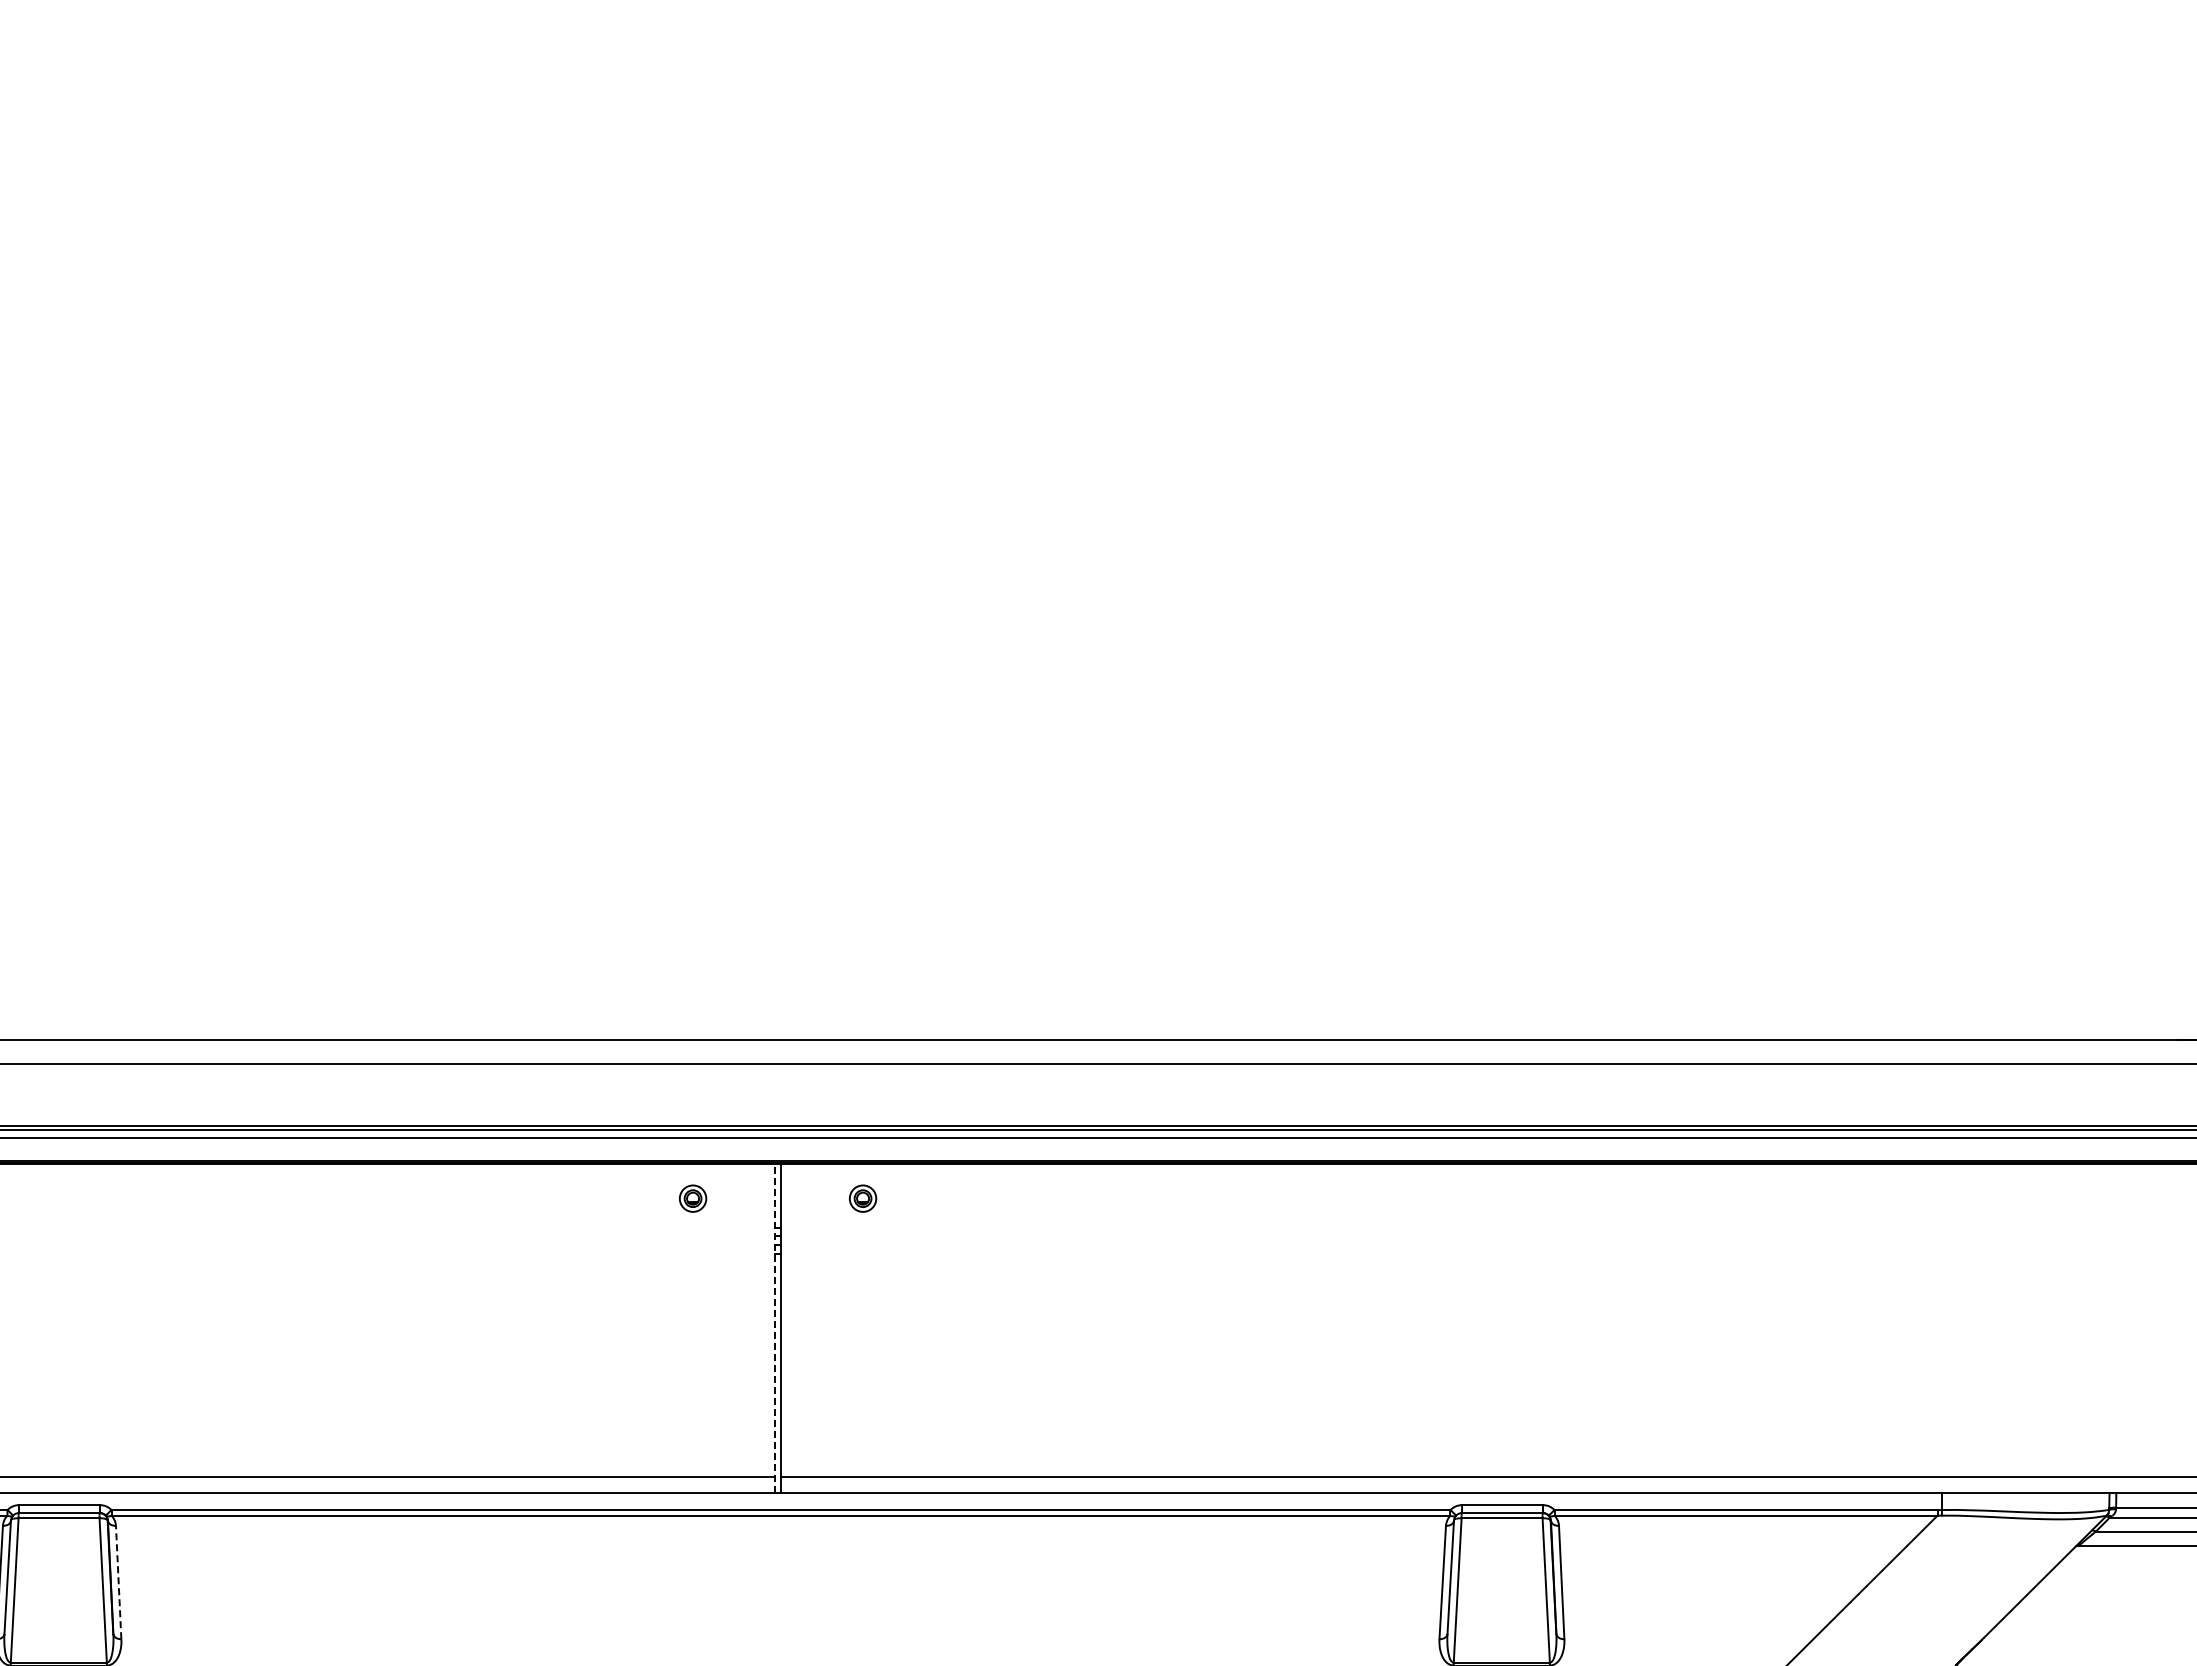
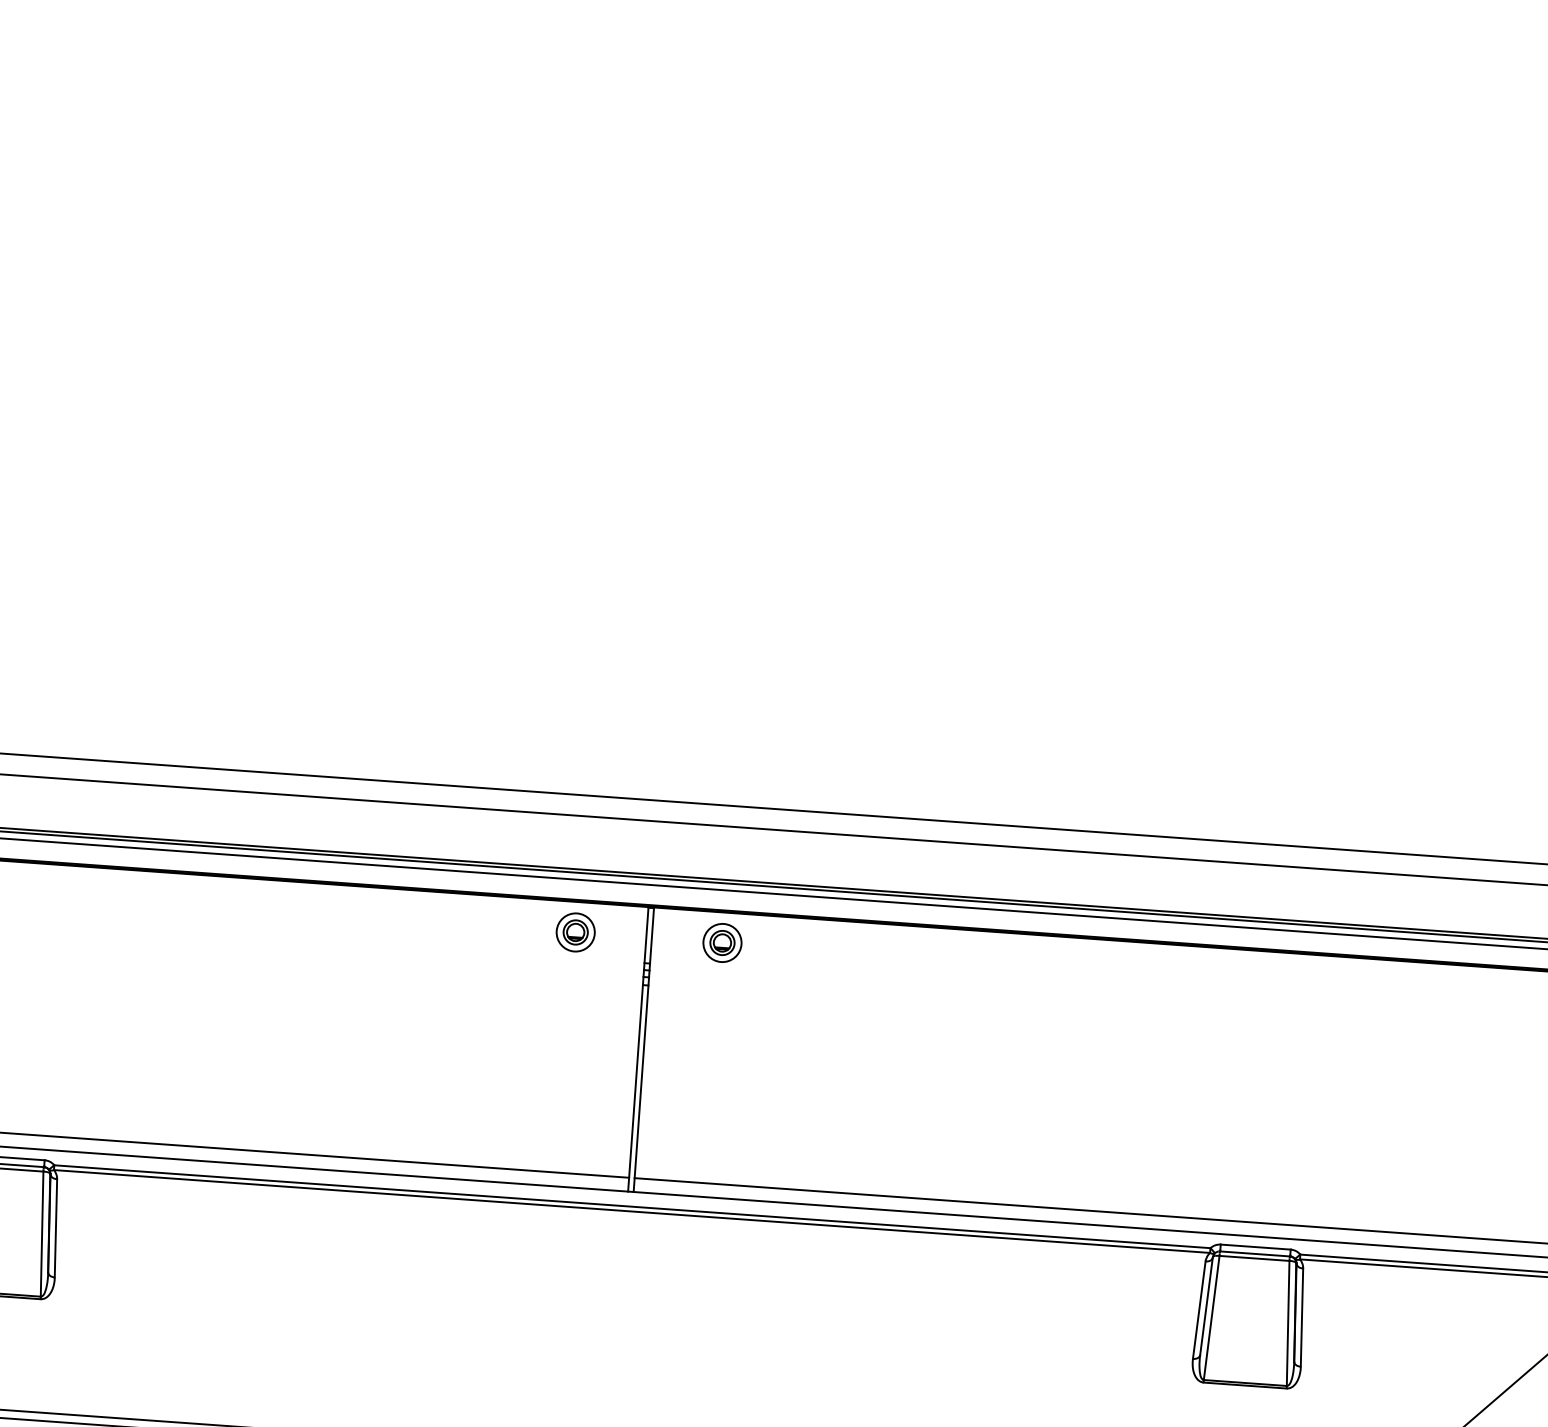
part: (692, 1198) -> (575, 932), size x1.67
part: (862, 1198) -> (722, 942), size x1.67
line: (774, 1328) -> (637, 1049), dashed -> solid
line: (118, 1582) -> (55, 1228), dashed -> solid

